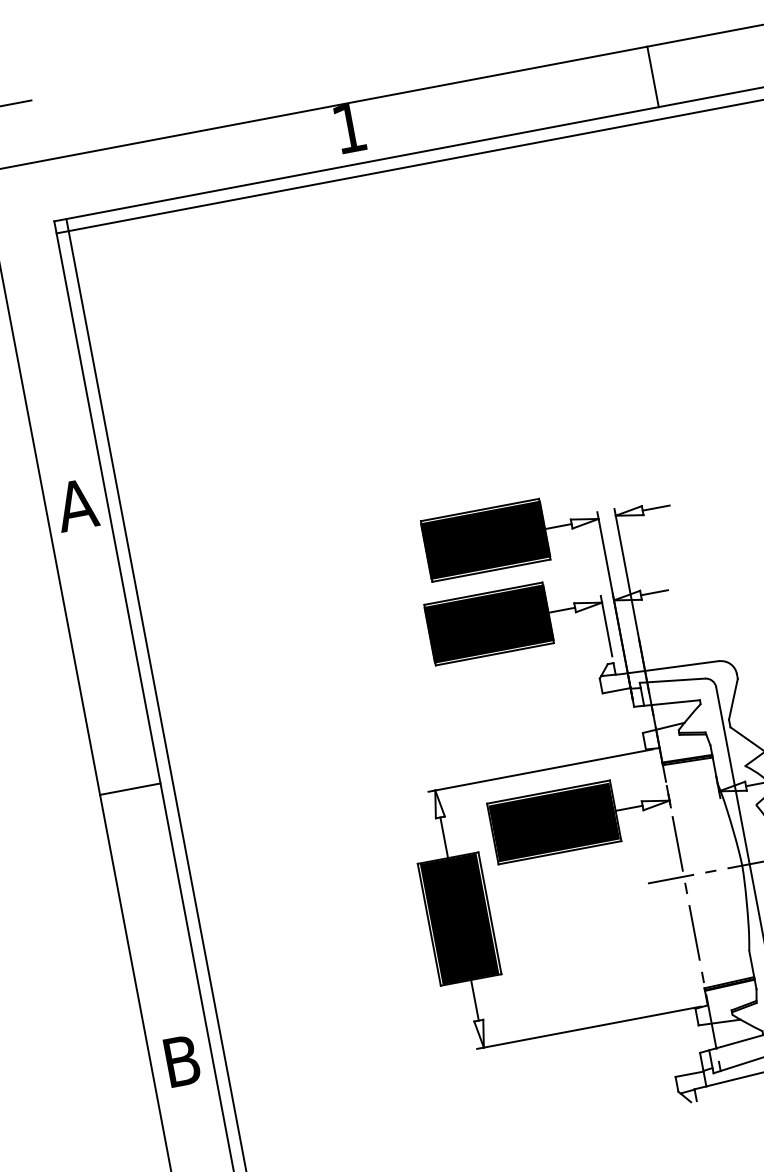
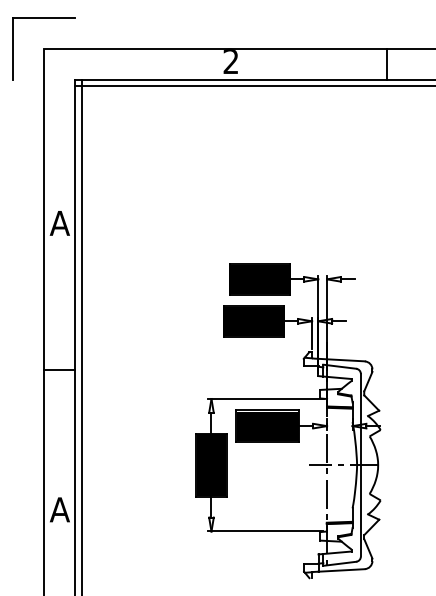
text: (348, 128) -> (230, 61), 1 -> 2
text: (180, 1060) -> (59, 509), B -> A

